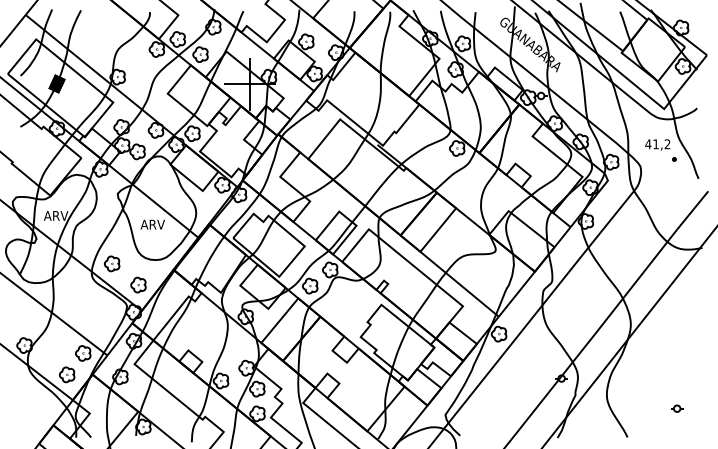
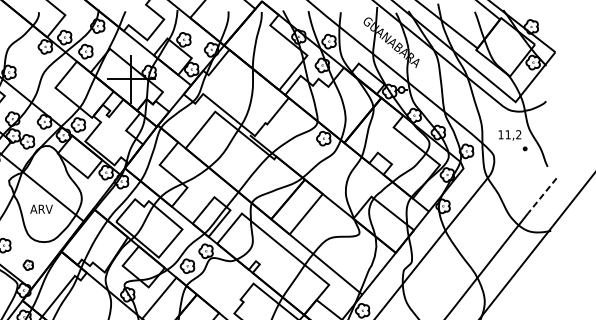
text: (648, 144) -> (501, 134), 41,2 -> 11,2
line: (692, 210) -> (541, 196), solid -> dashed
part: (138, 284) -> (28, 264), size x0.7

